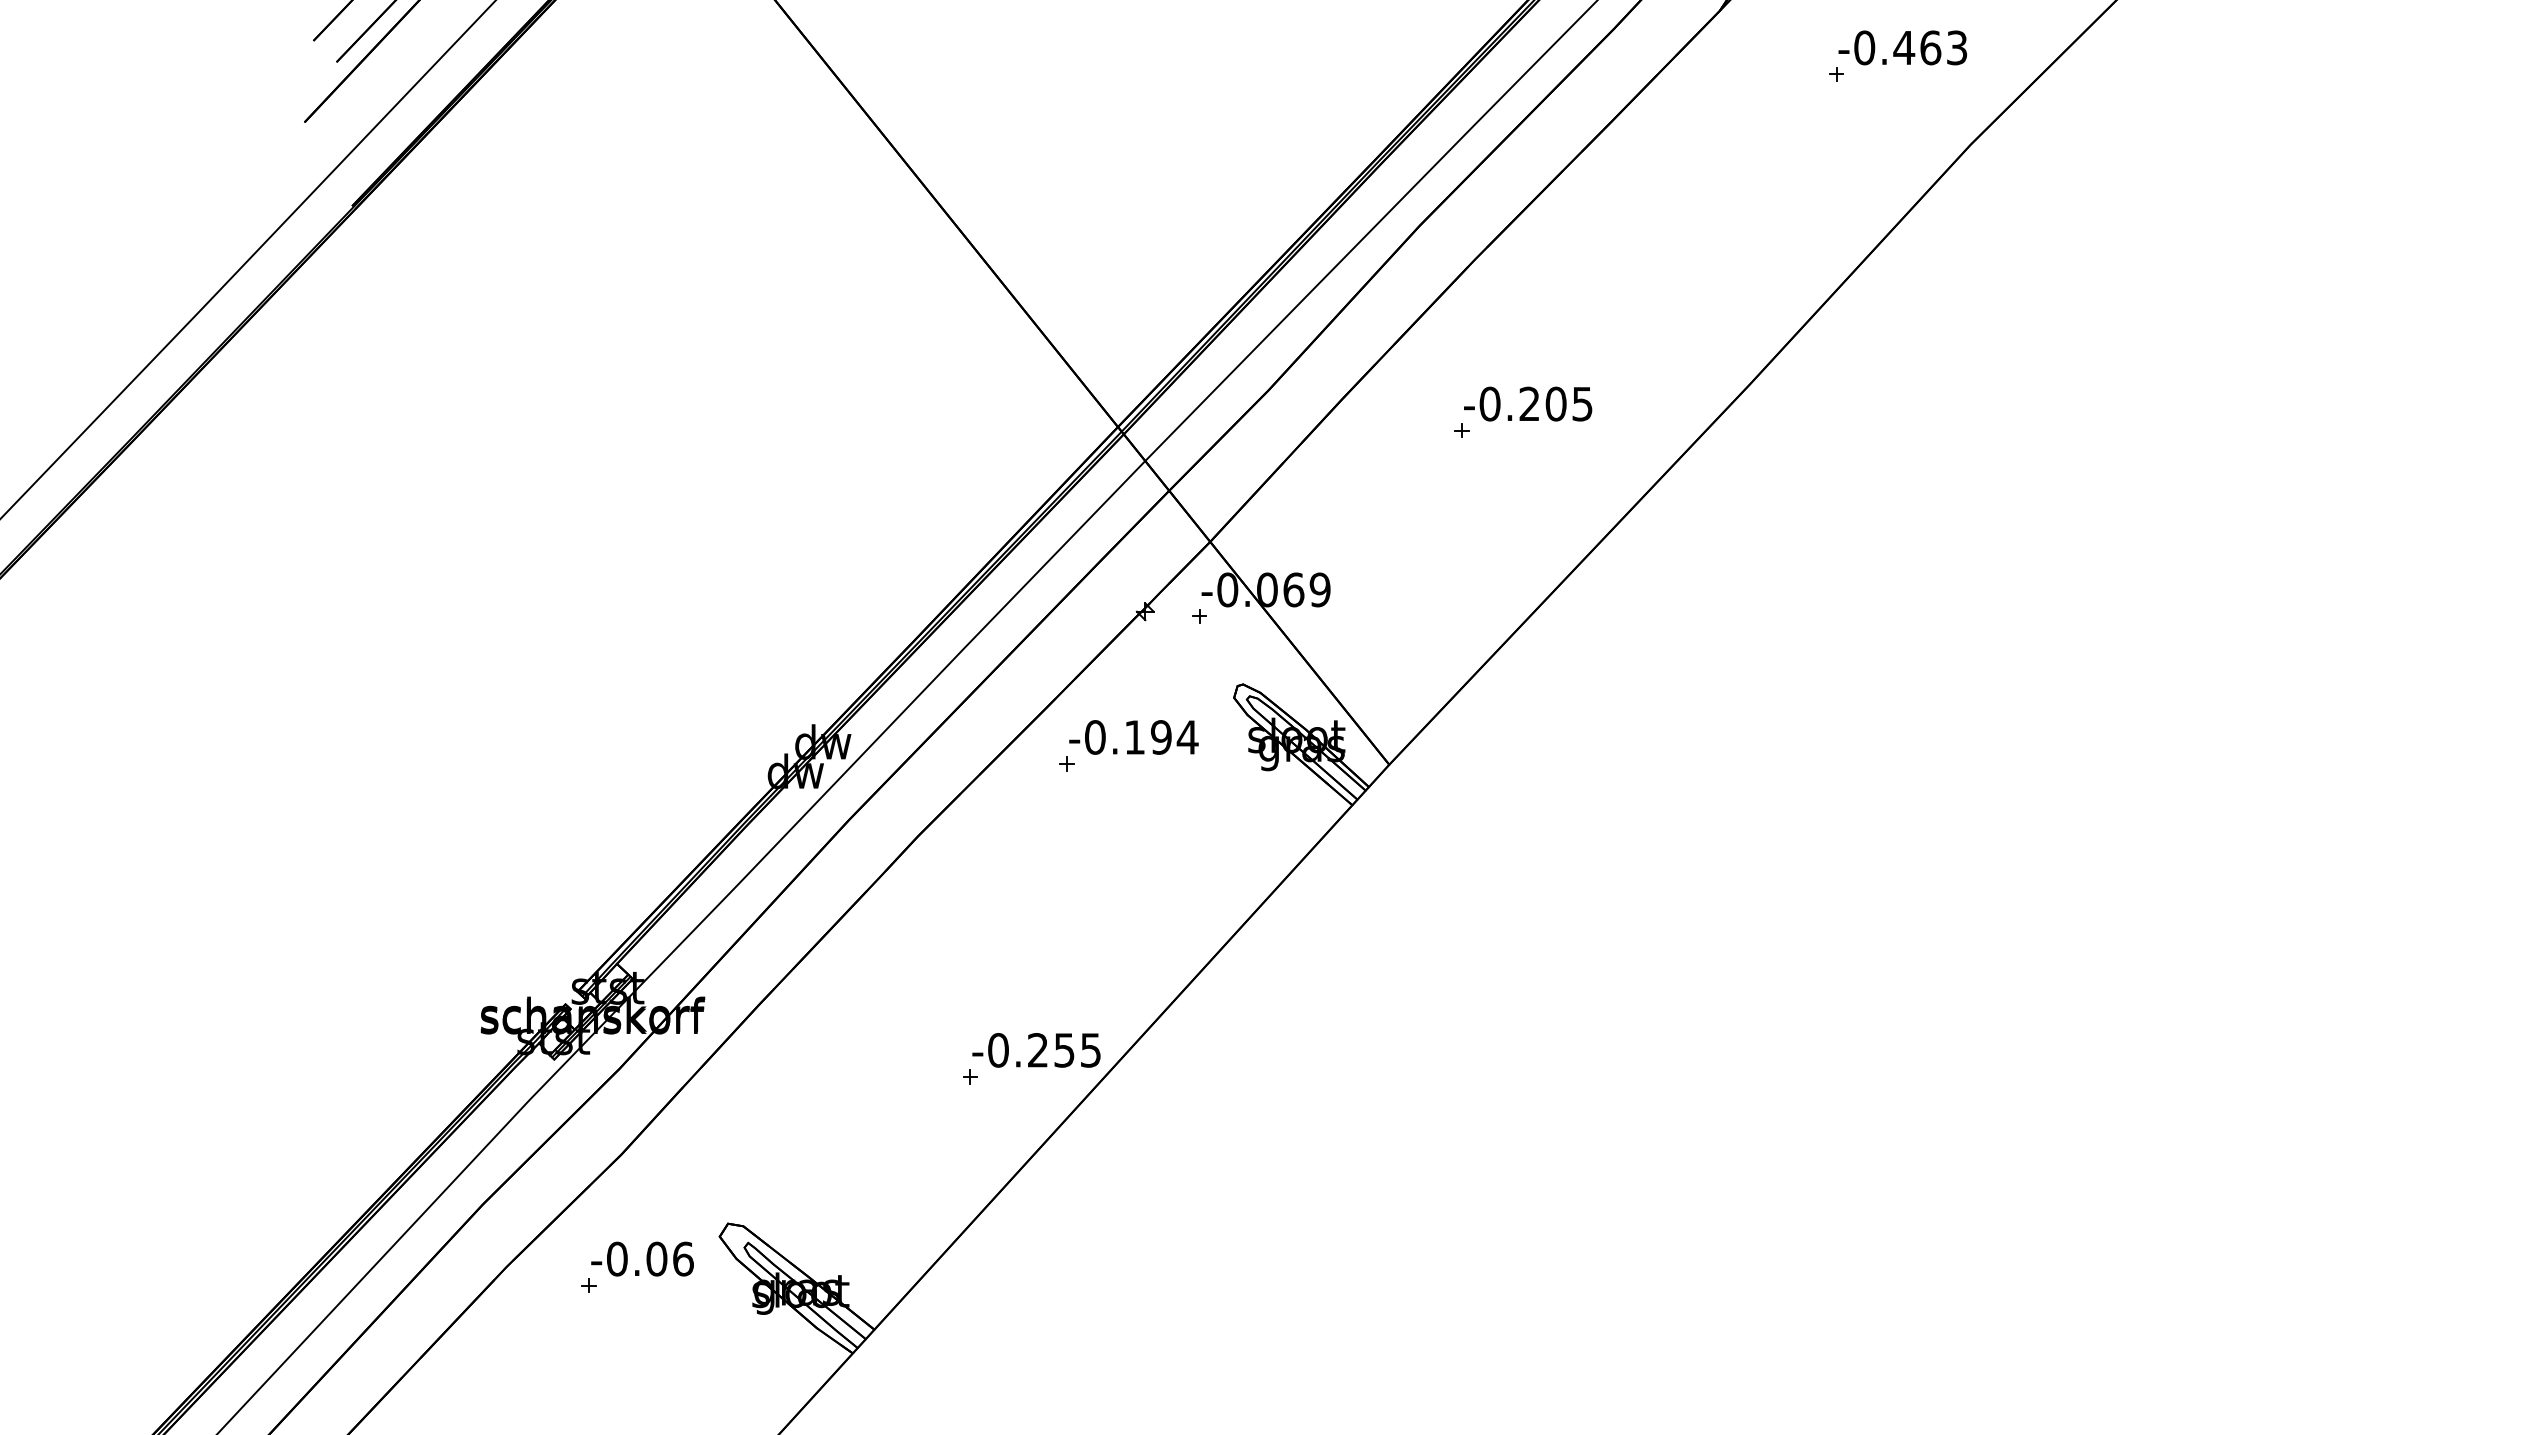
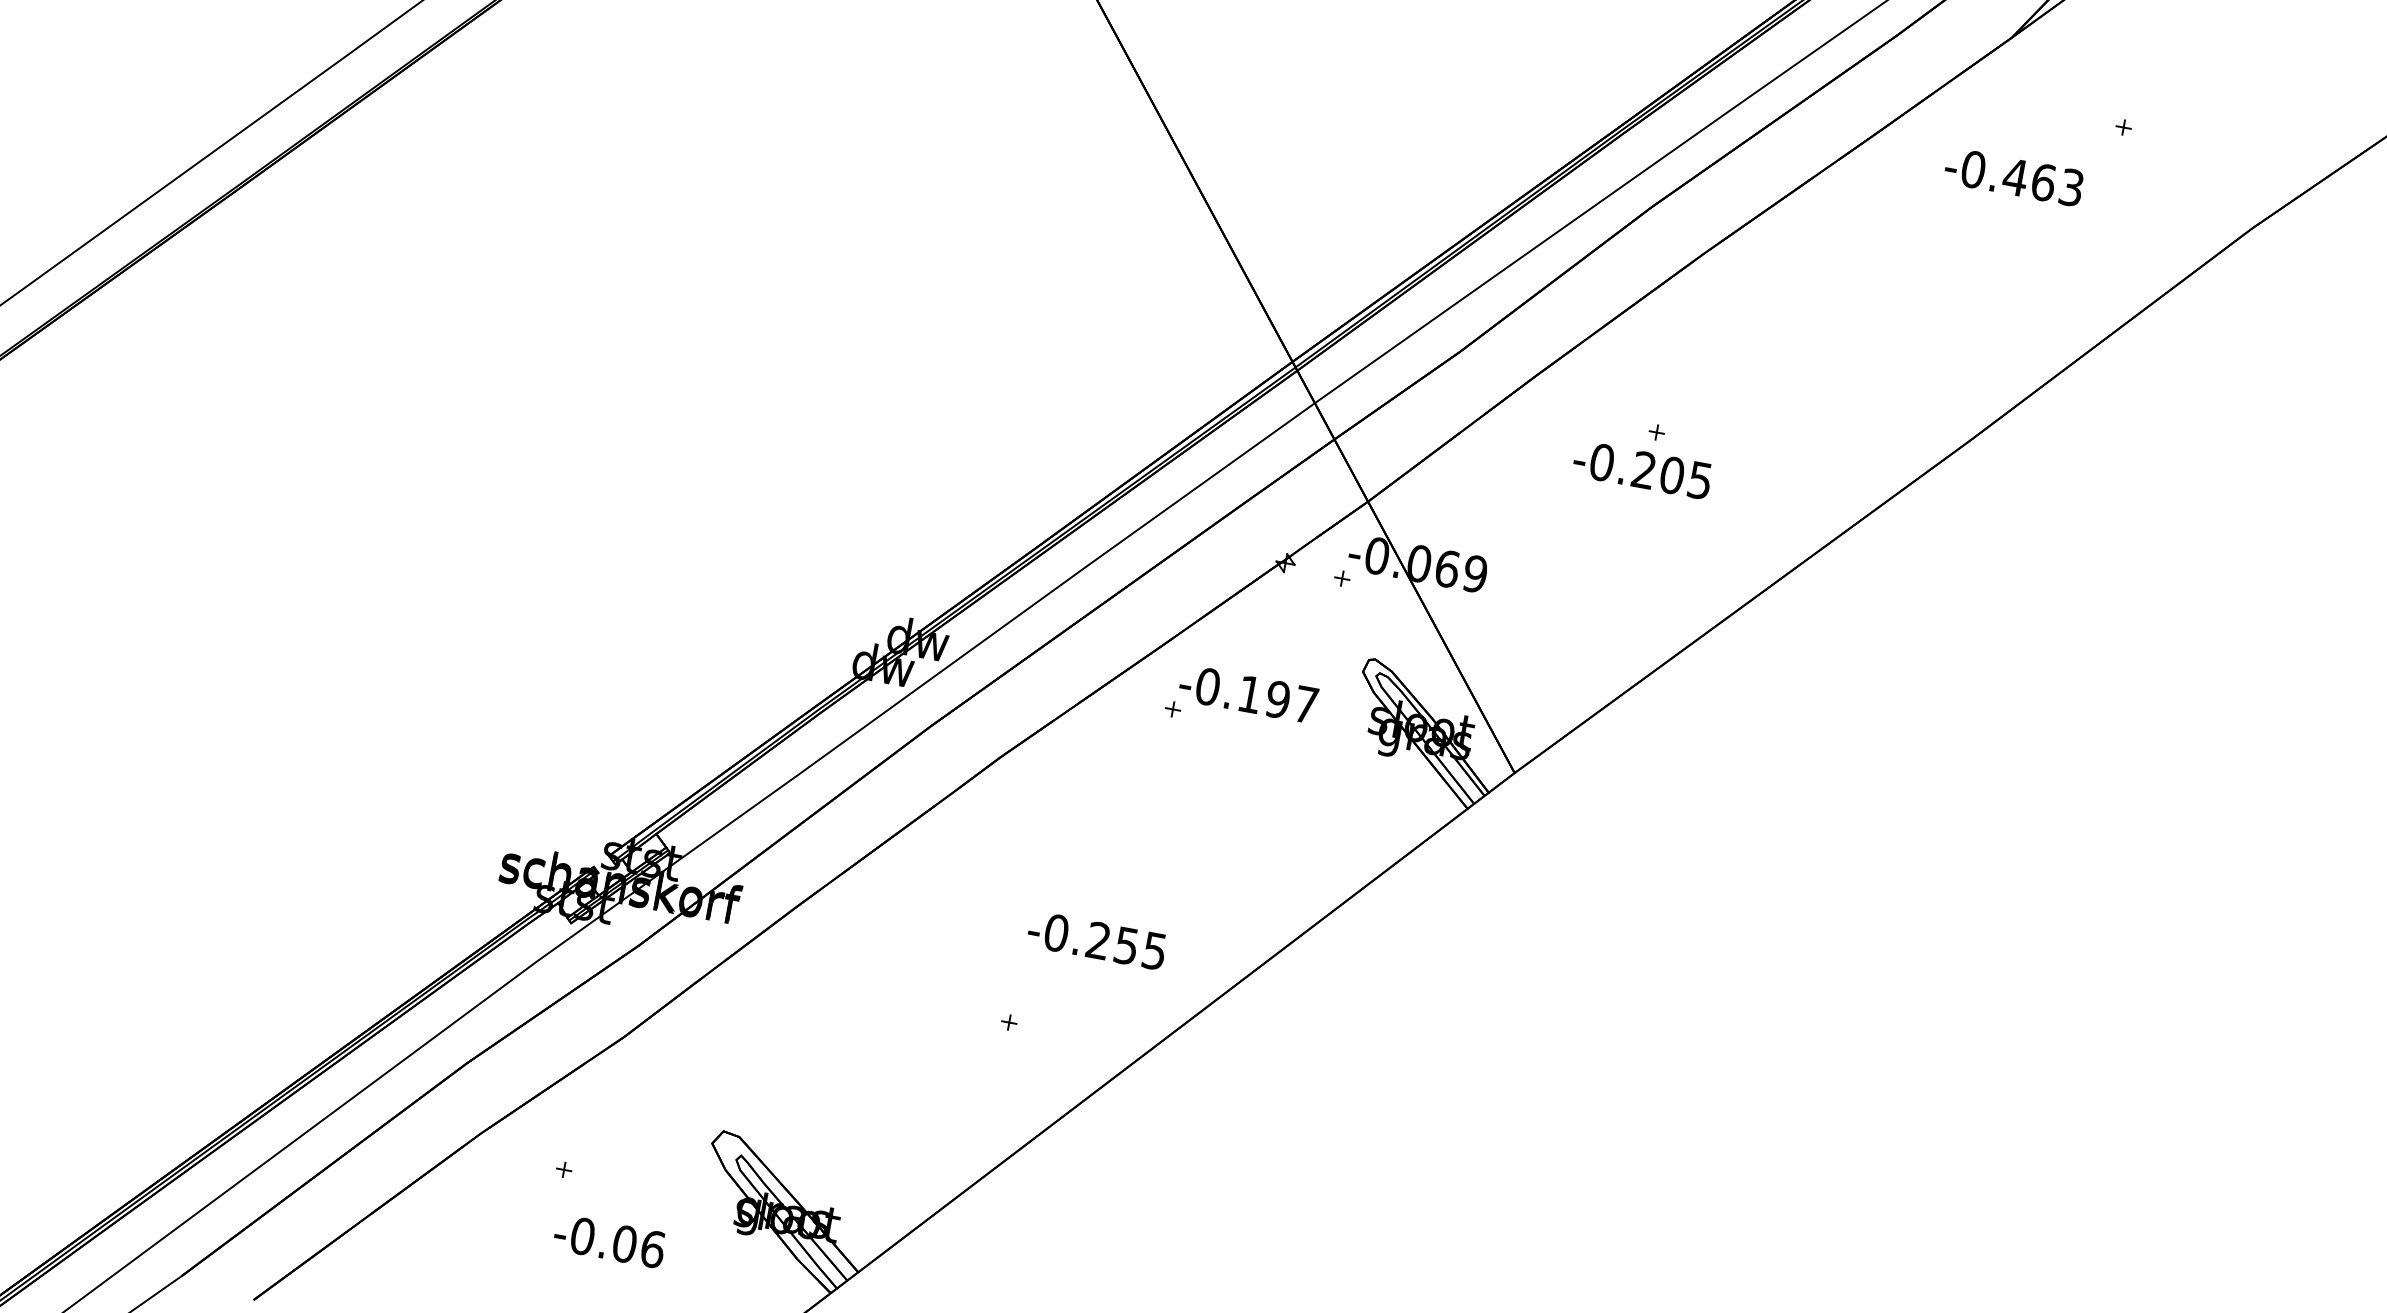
text: (1902, 47) -> (2013, 176), moved
text: (1528, 403) -> (1643, 469), moved
text: (1187, 737) -> (1305, 704), -0.194 -> -0.197
text: (1036, 1050) -> (1096, 940), moved
text: (642, 1258) -> (609, 1240), moved

